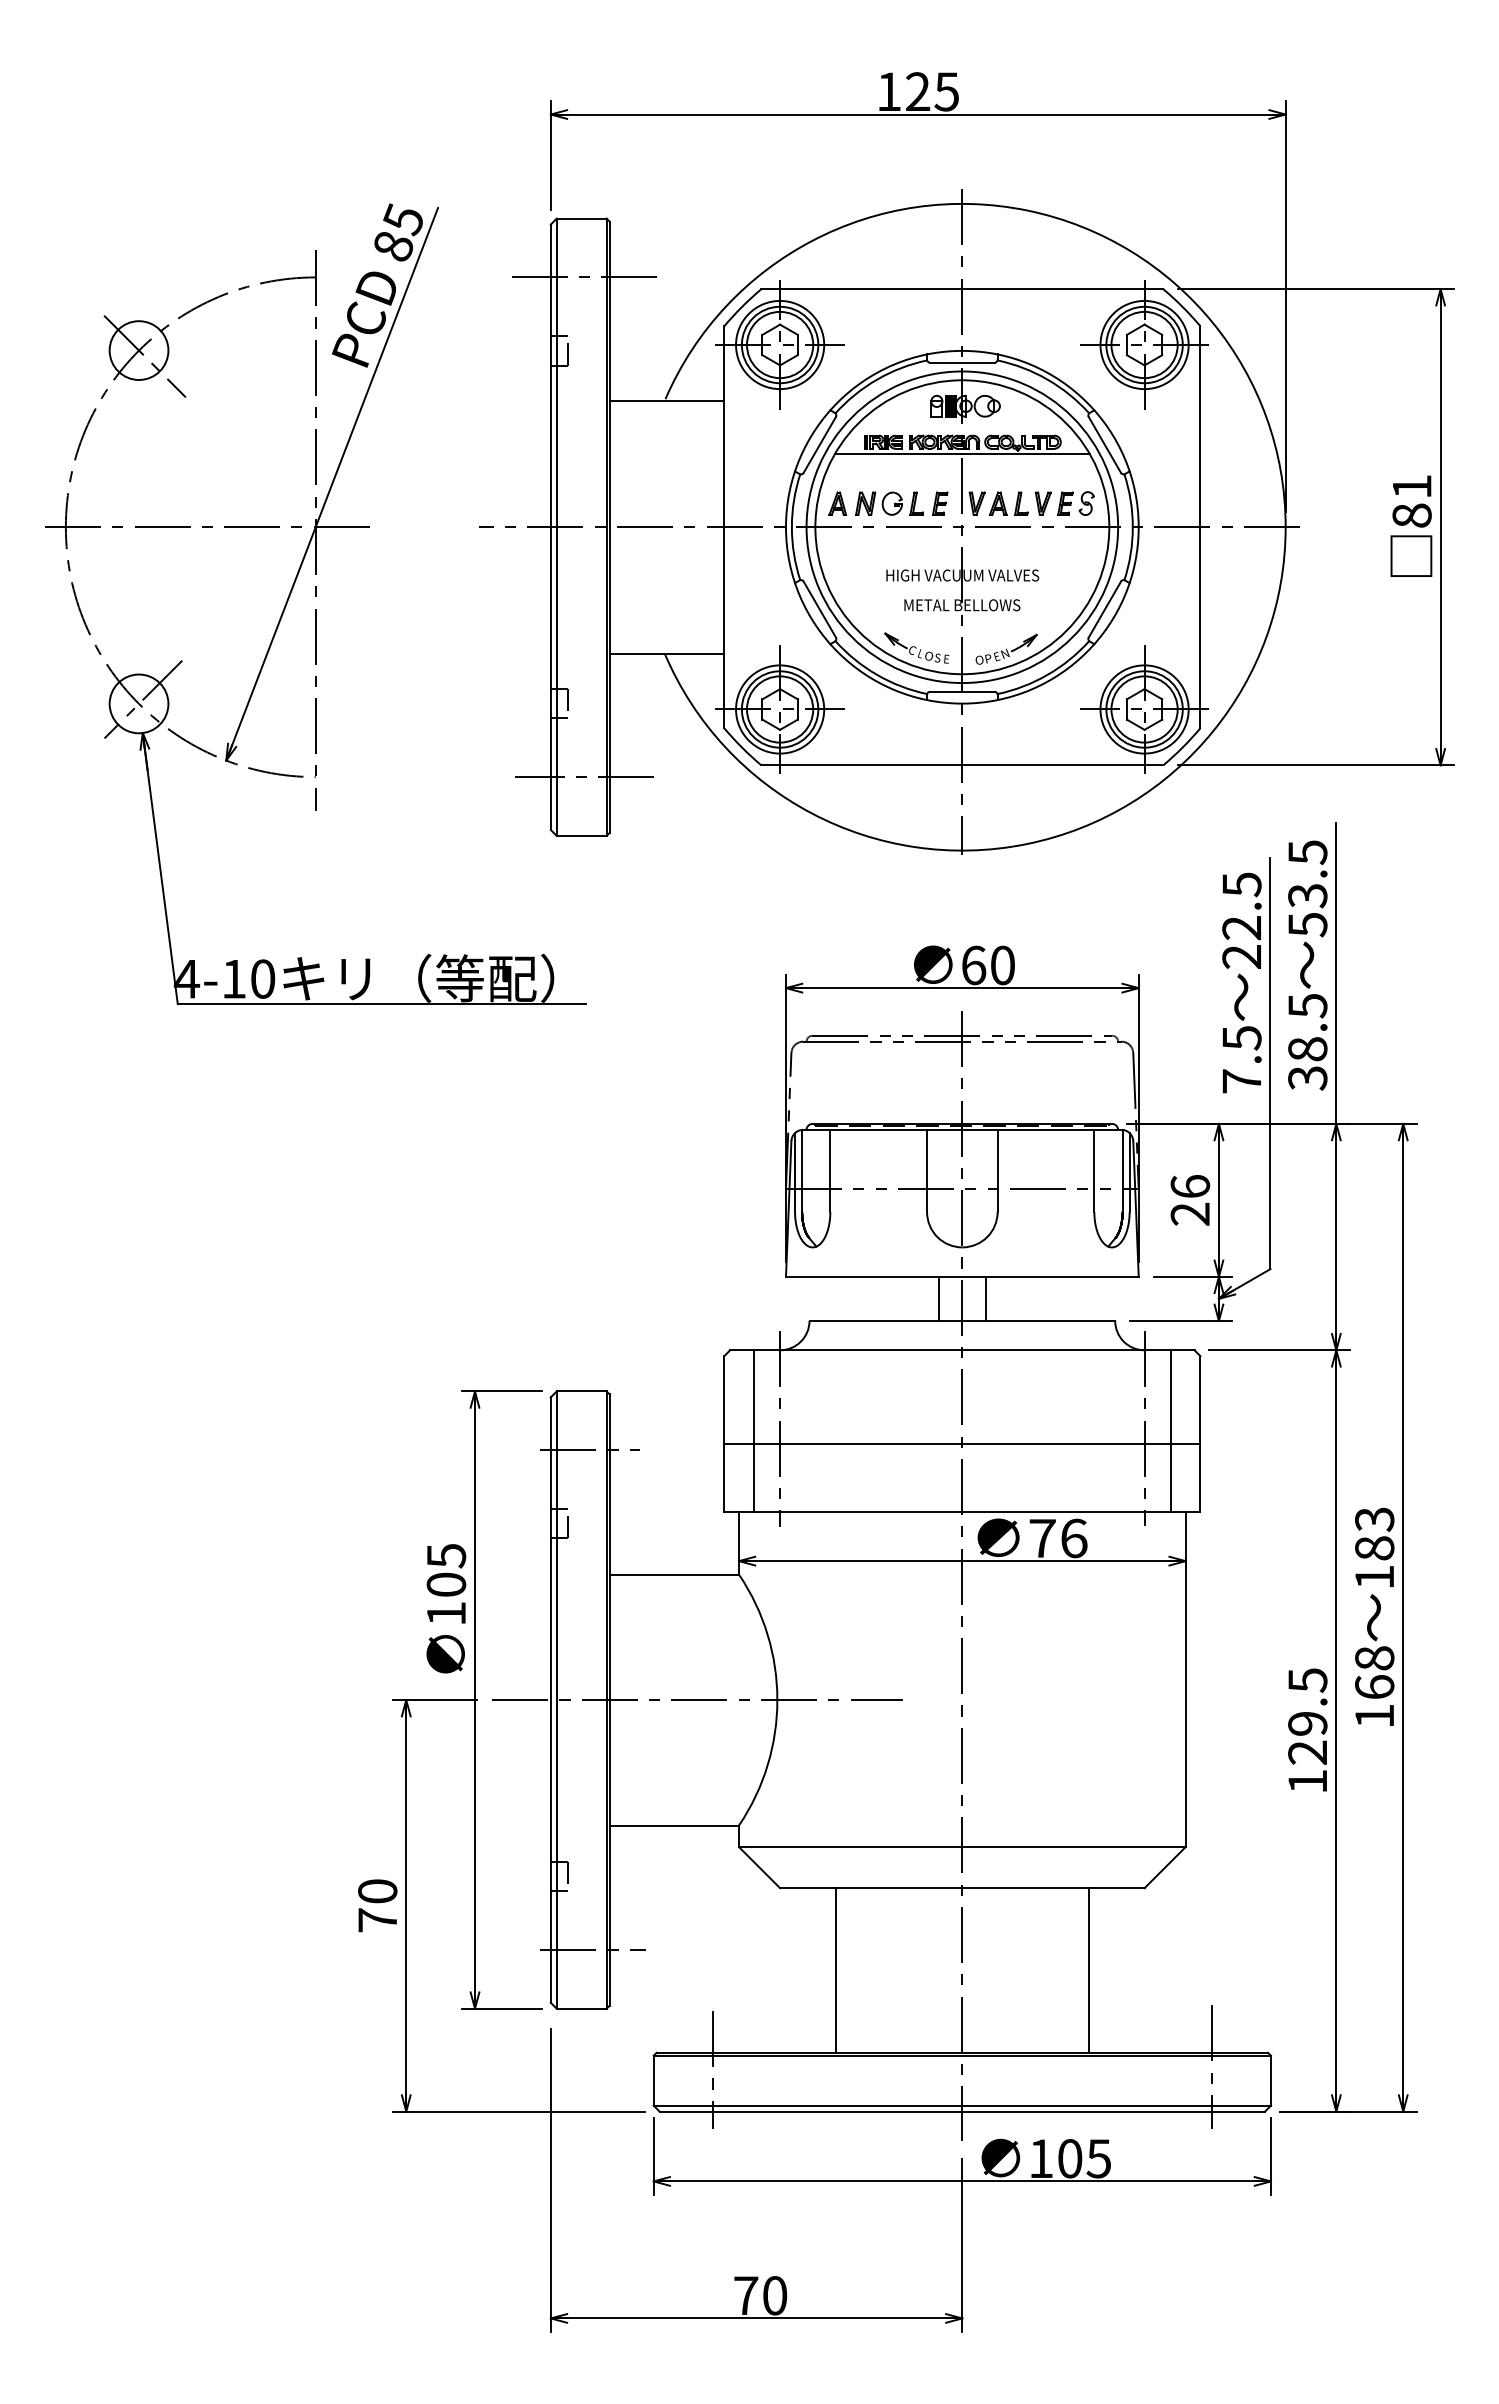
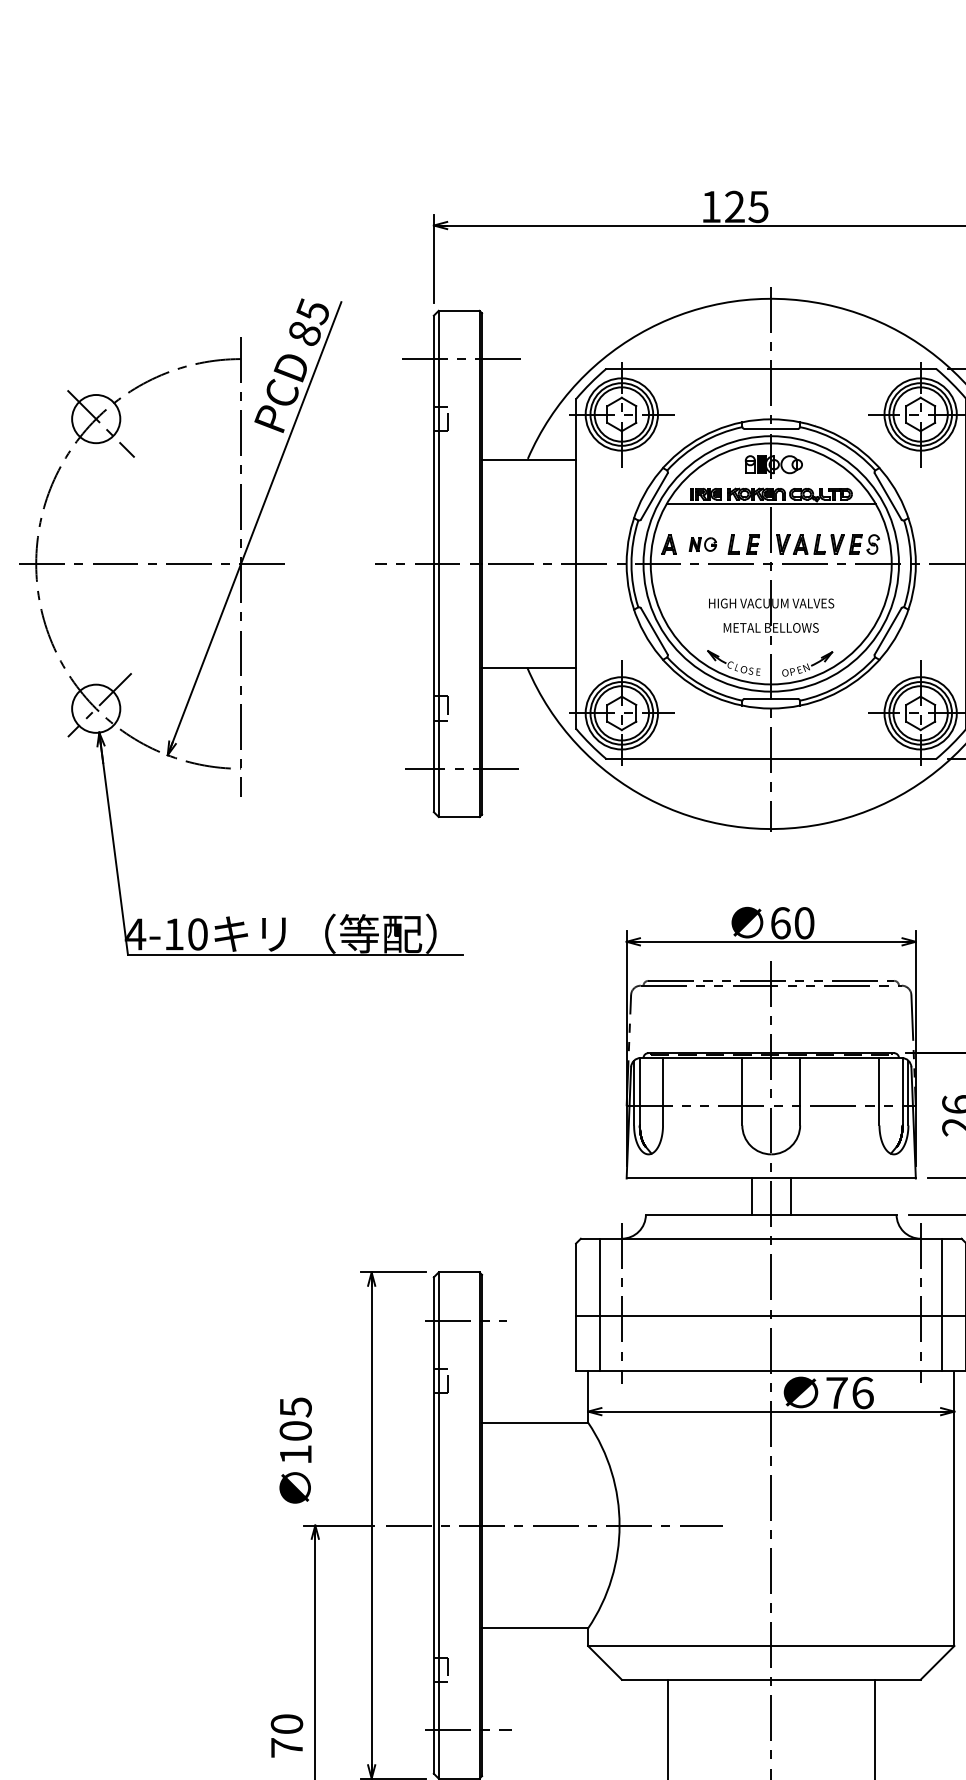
part: (878, 503) -> (702, 544), size x0.7
text: (446, 1608) -> (295, 1450), moved
text: (377, 1905) -> (286, 1735), moved

